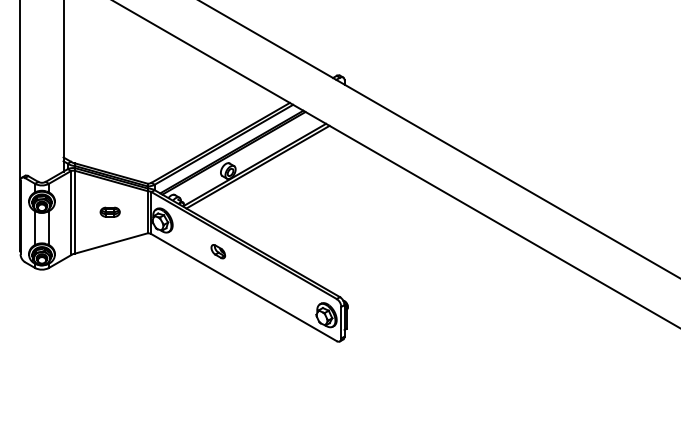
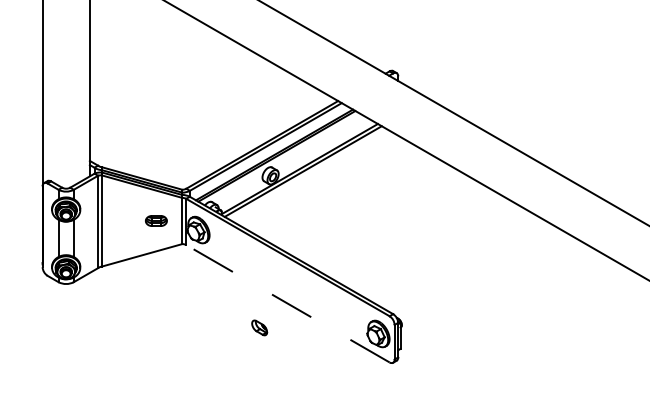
part: (109, 211) -> (155, 220), moved
part: (218, 251) -> (259, 327), moved
line: (244, 287) -> (288, 303), solid -> dashed

